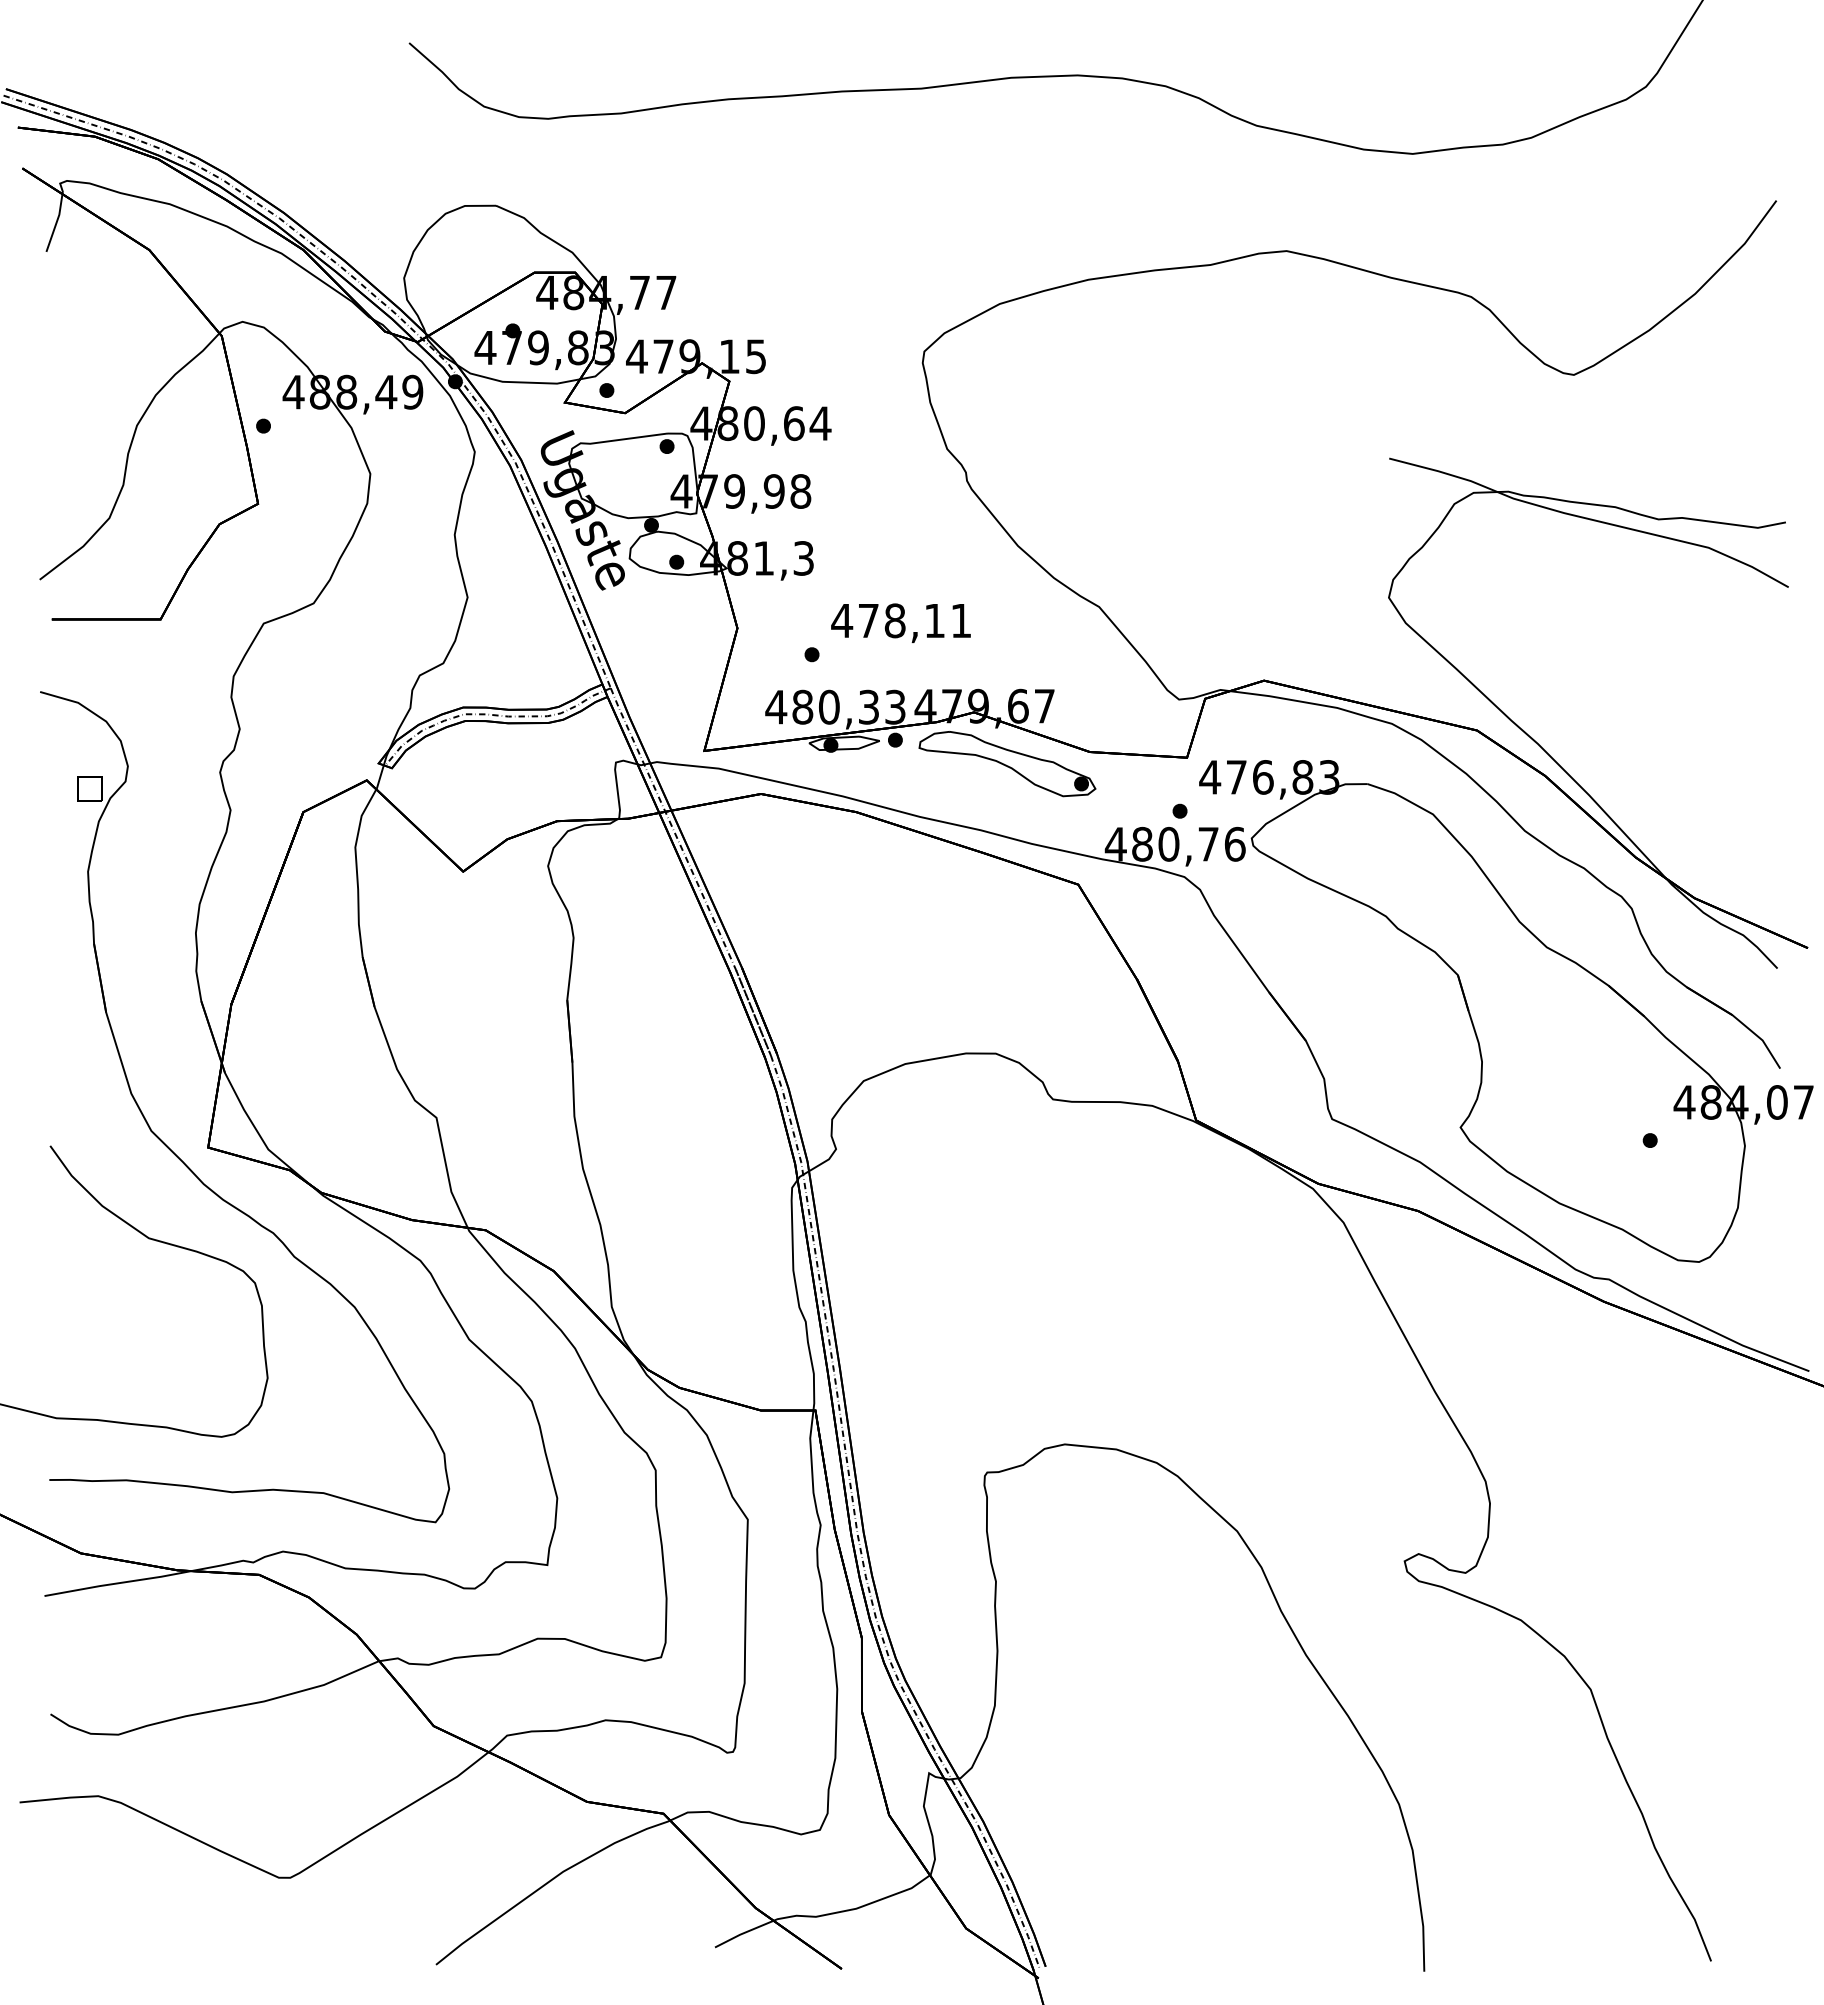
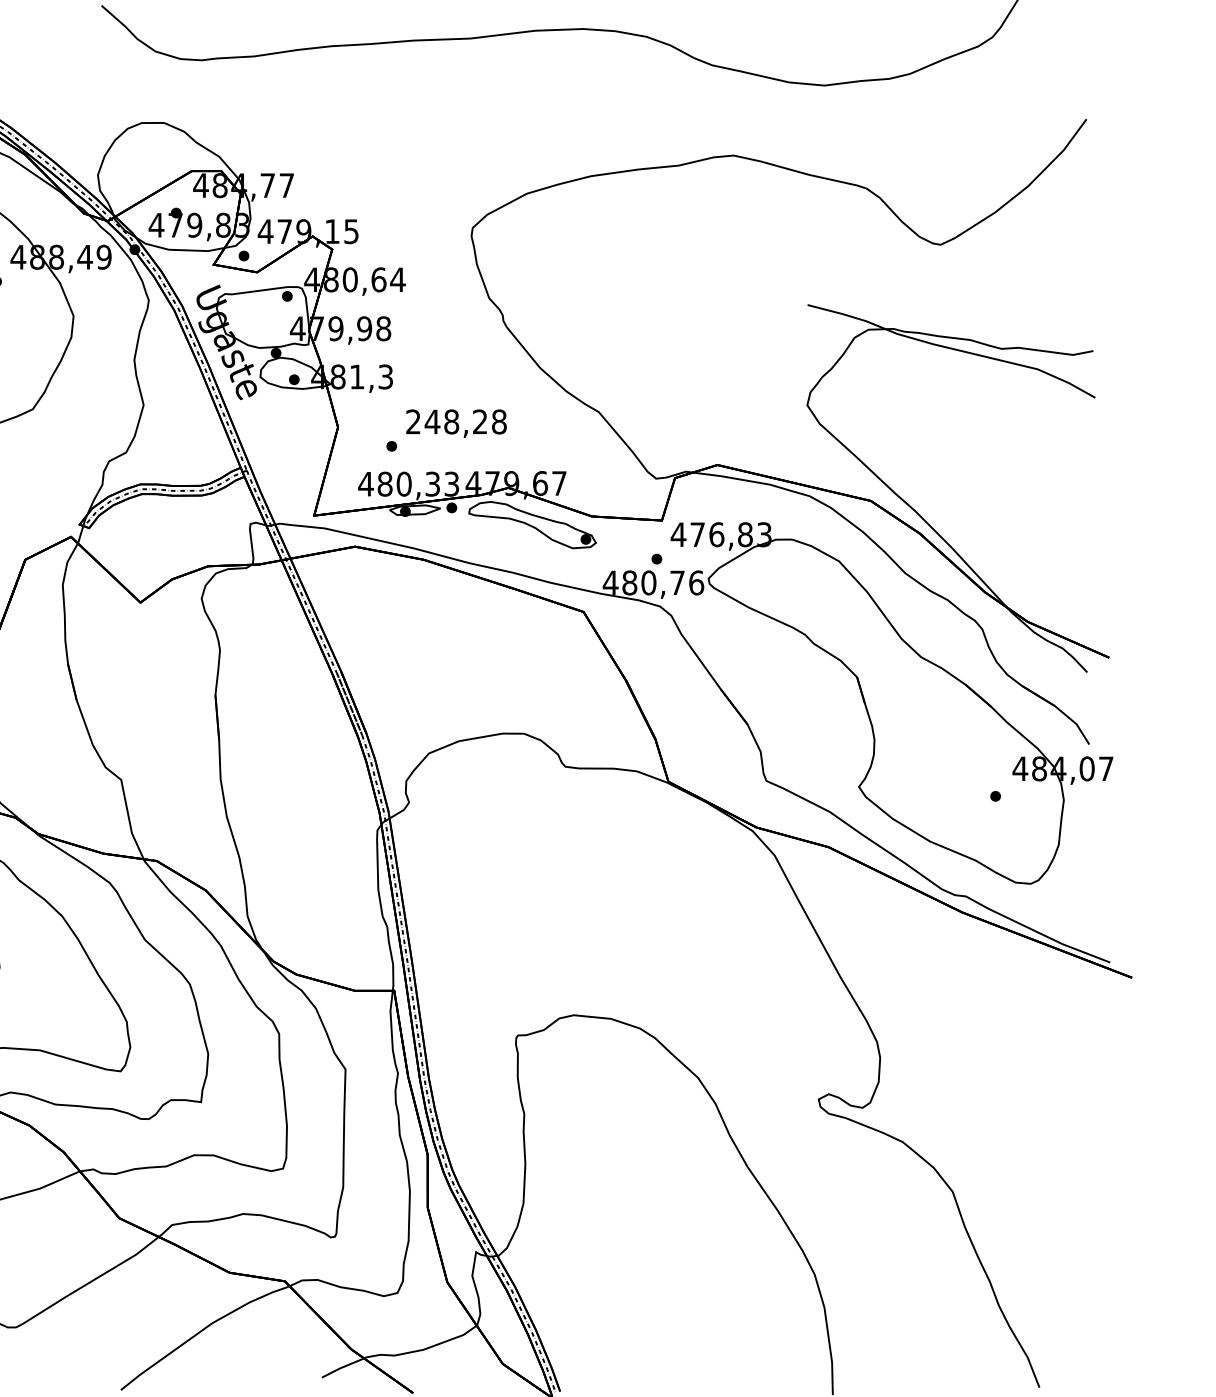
text: (901, 620) -> (456, 421), 478,11 -> 248,28

